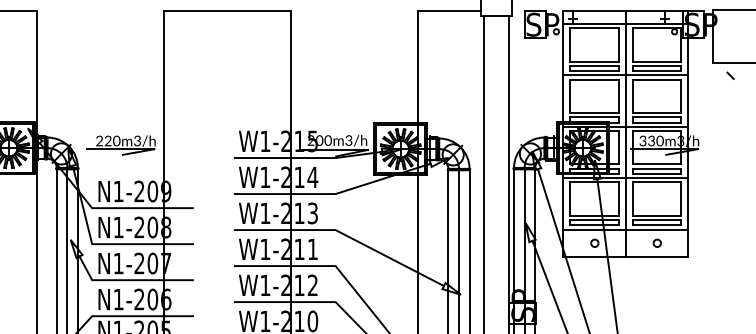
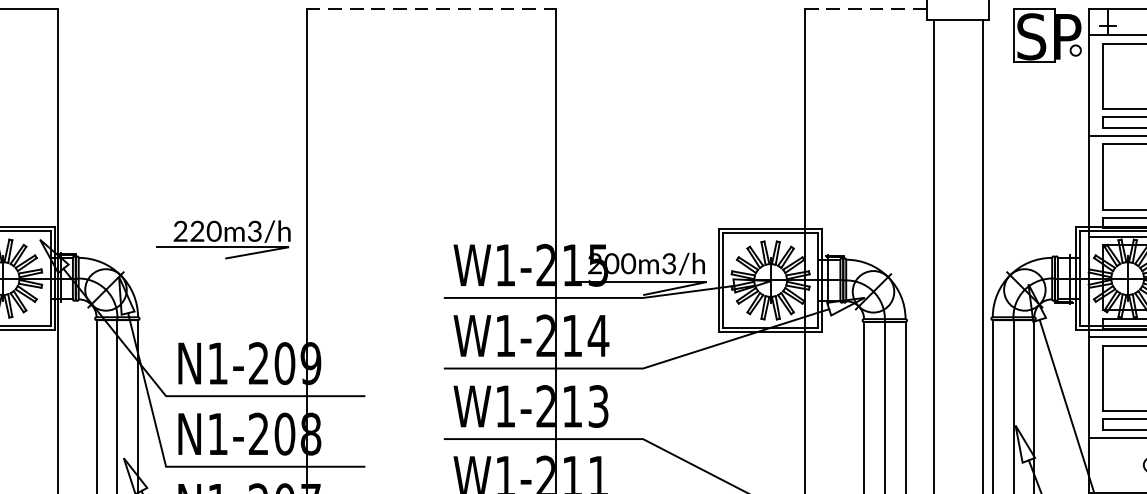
line: (227, 10) -> (431, 8), solid -> dashed
line: (449, 10) -> (866, 8), solid -> dashed
part: (120, 145) -> (221, 240), moved

